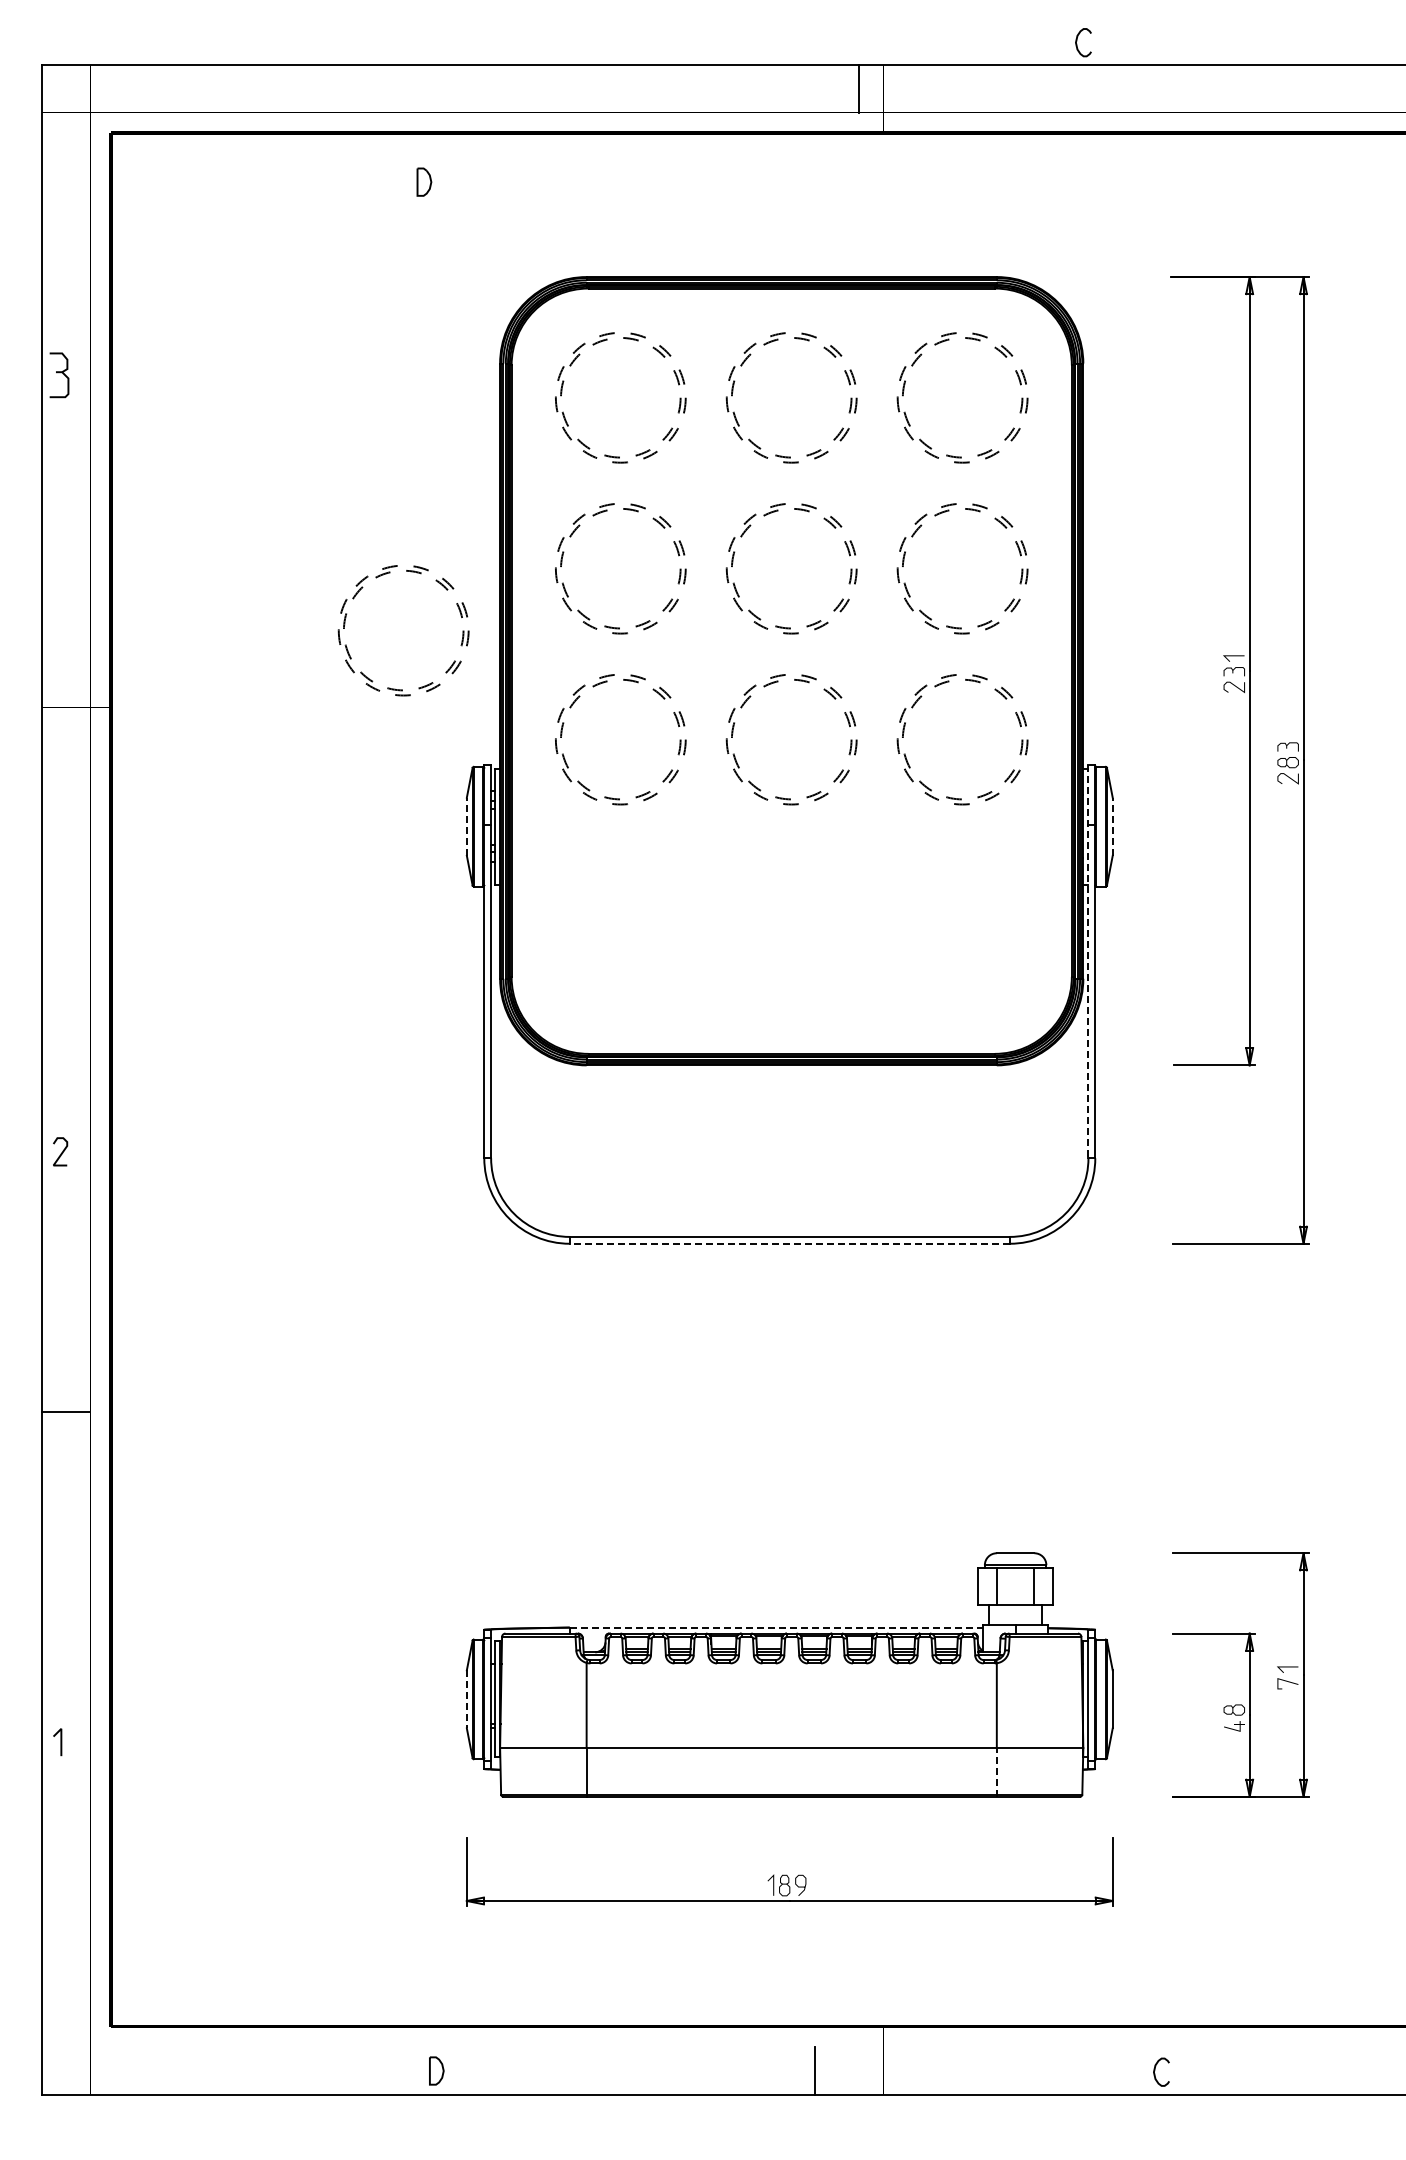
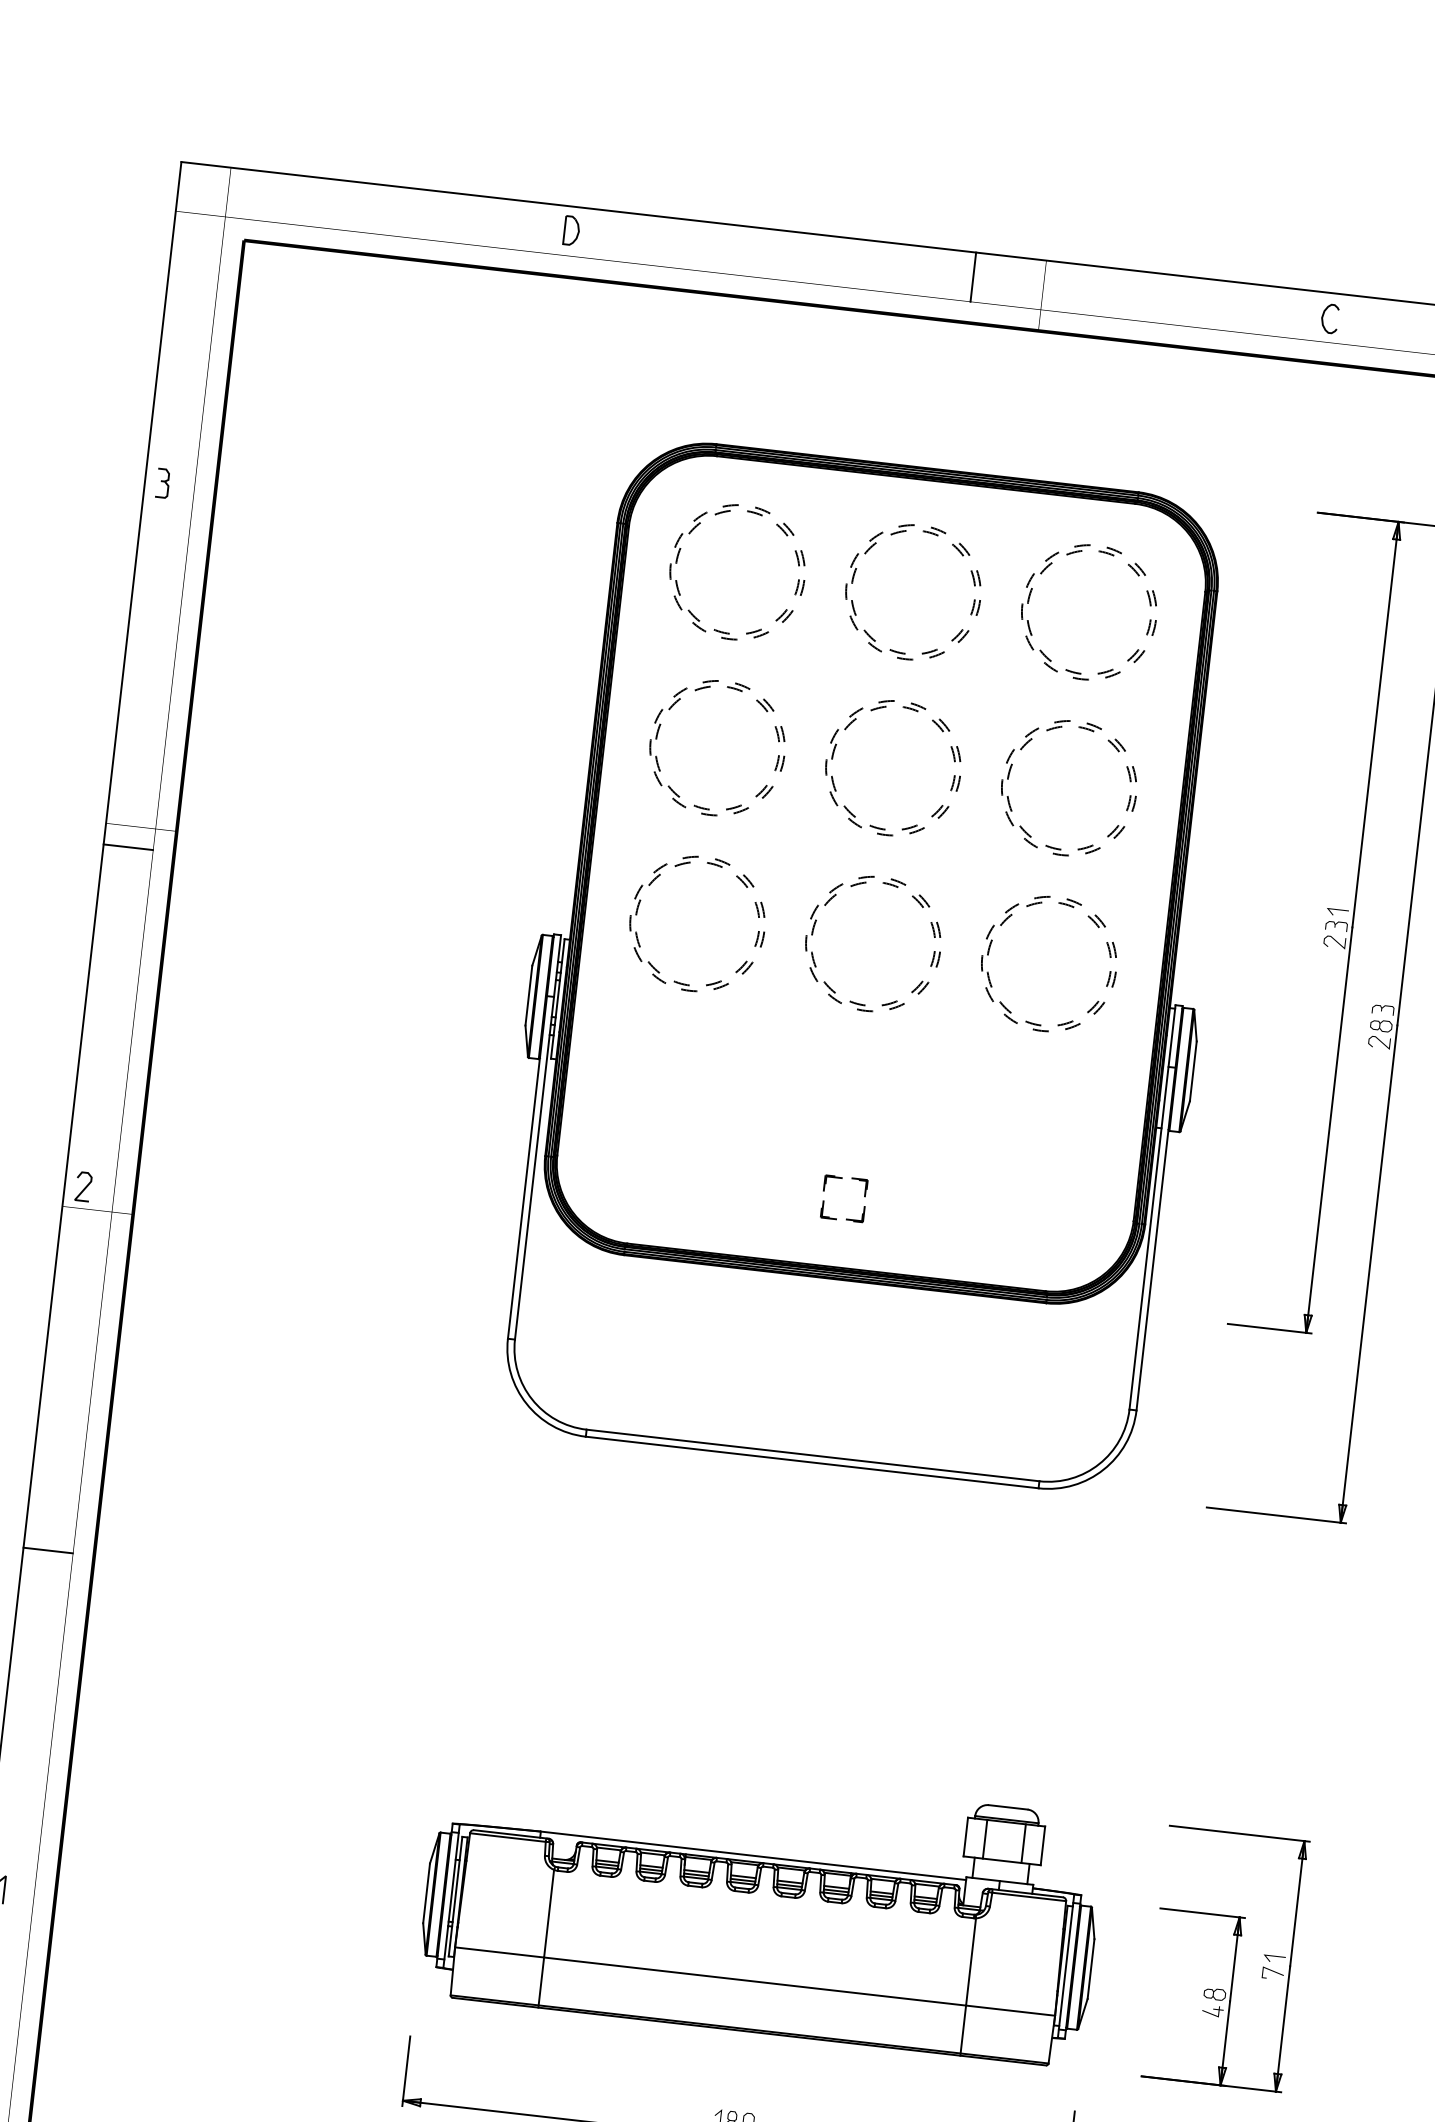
curve: (1077, 41) -> (1323, 316), moved
line: (858, 88) -> (973, 276), moved
part: (424, 181) -> (571, 230), moved
part: (59, 374) -> (162, 482), size x0.62
part: (346, 618) -> (429, 767), removed
line: (66, 728) -> (128, 847), added
line: (466, 826) -> (528, 995), dashed -> solid
line: (1112, 826) -> (1193, 1071), dashed -> solid
line: (1088, 961) -> (1152, 1207), dashed -> solid
part: (787, 968) -> (842, 1179), added
curve: (61, 1152) -> (84, 1187), moved
line: (789, 1243) -> (811, 1462), dashed -> solid
line: (776, 1627) -> (753, 1855), dashed -> solid
line: (466, 1699) -> (426, 1893), dashed -> solid
line: (996, 1771) -> (963, 2029), dashed -> solid

